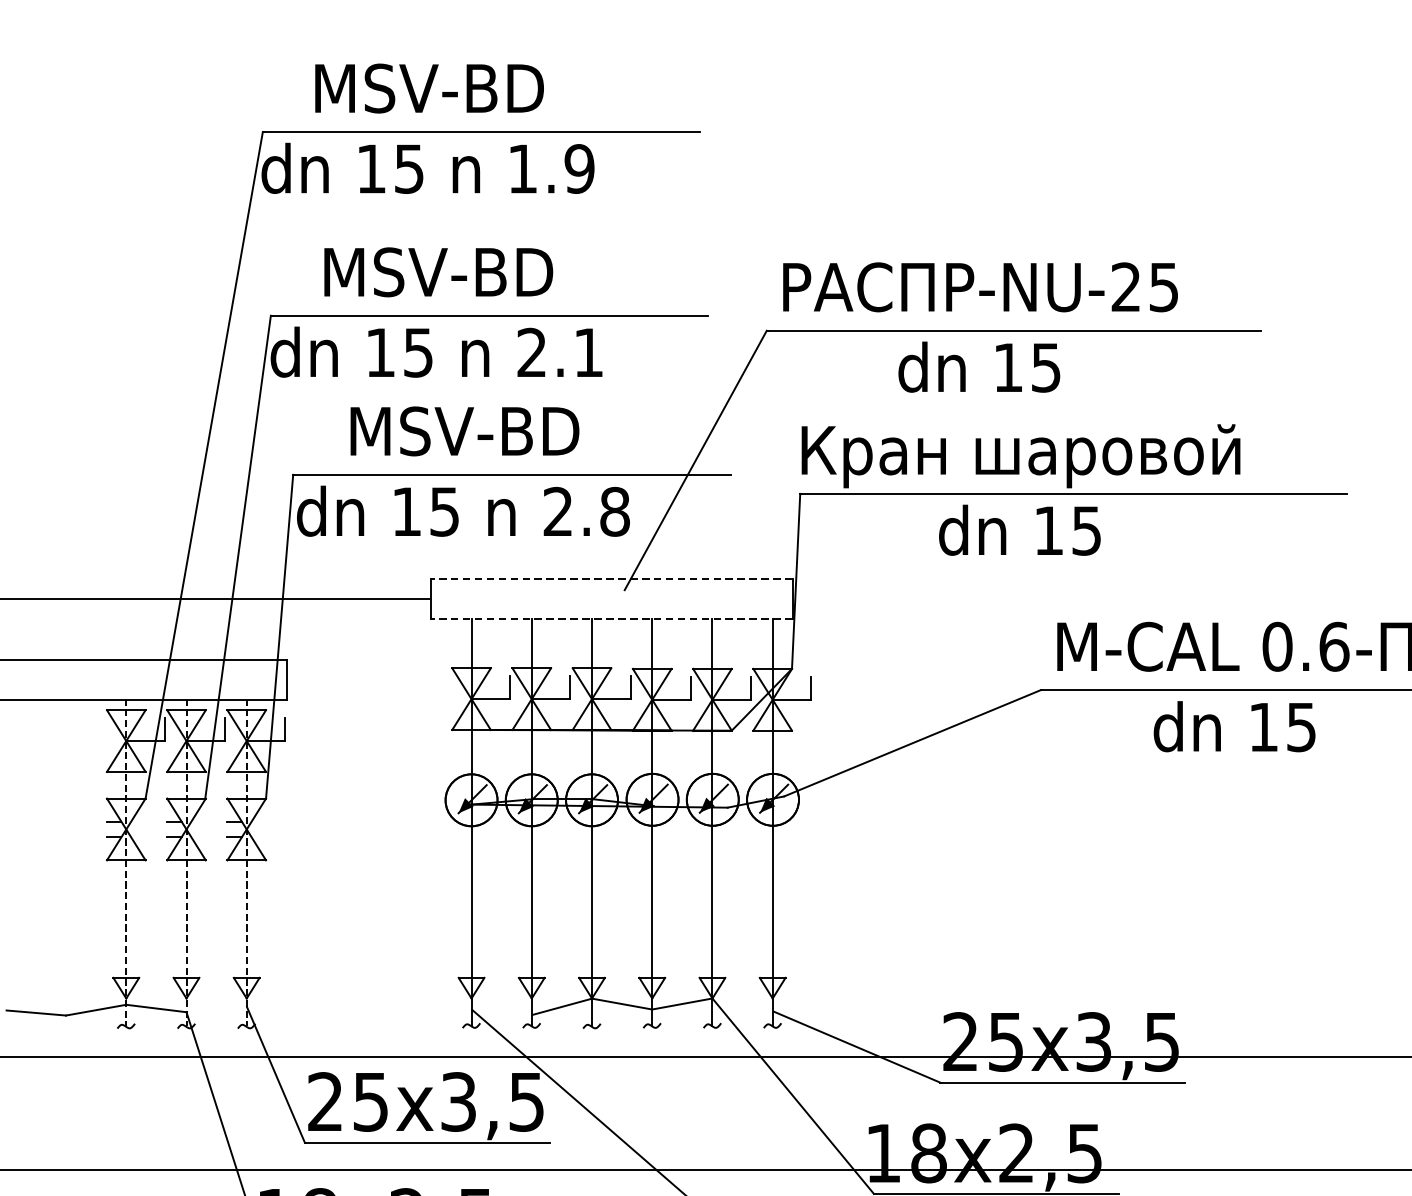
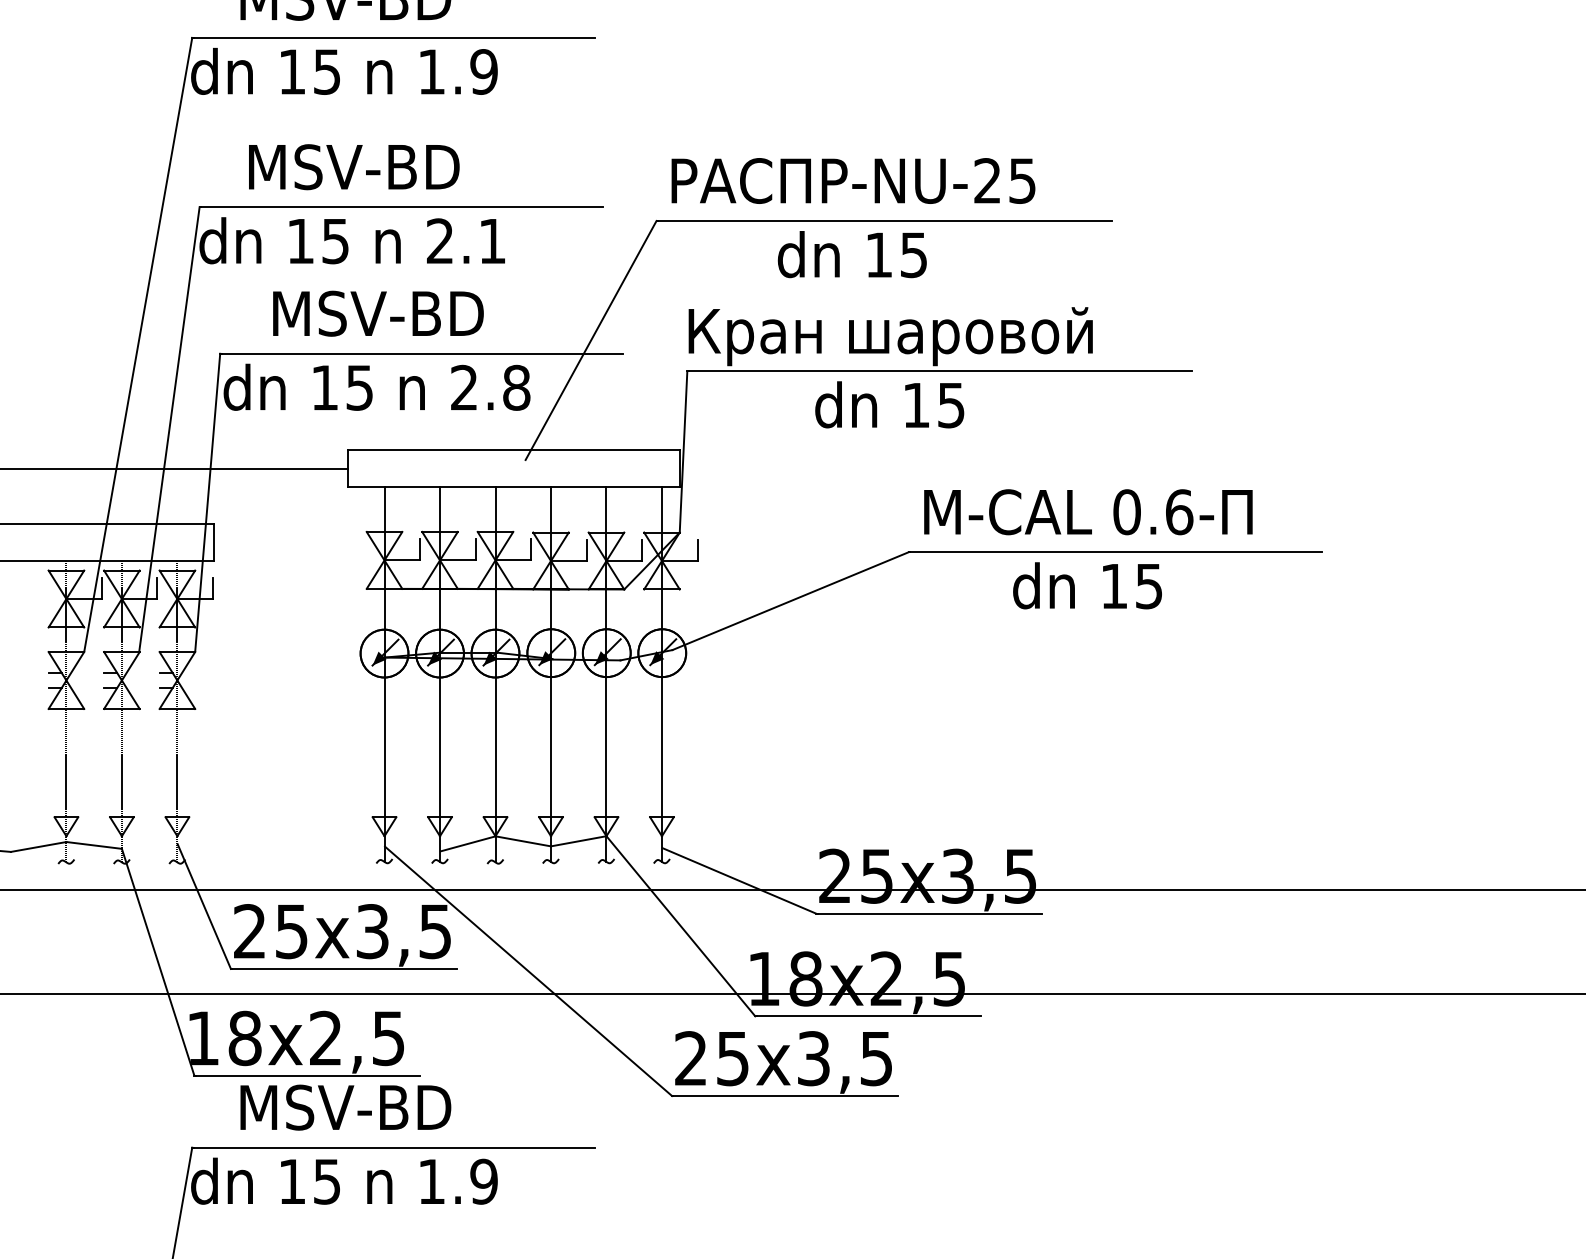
line: (611, 579) -> (513, 450), dashed -> solid
line: (611, 620) -> (513, 487), dashed -> solid

